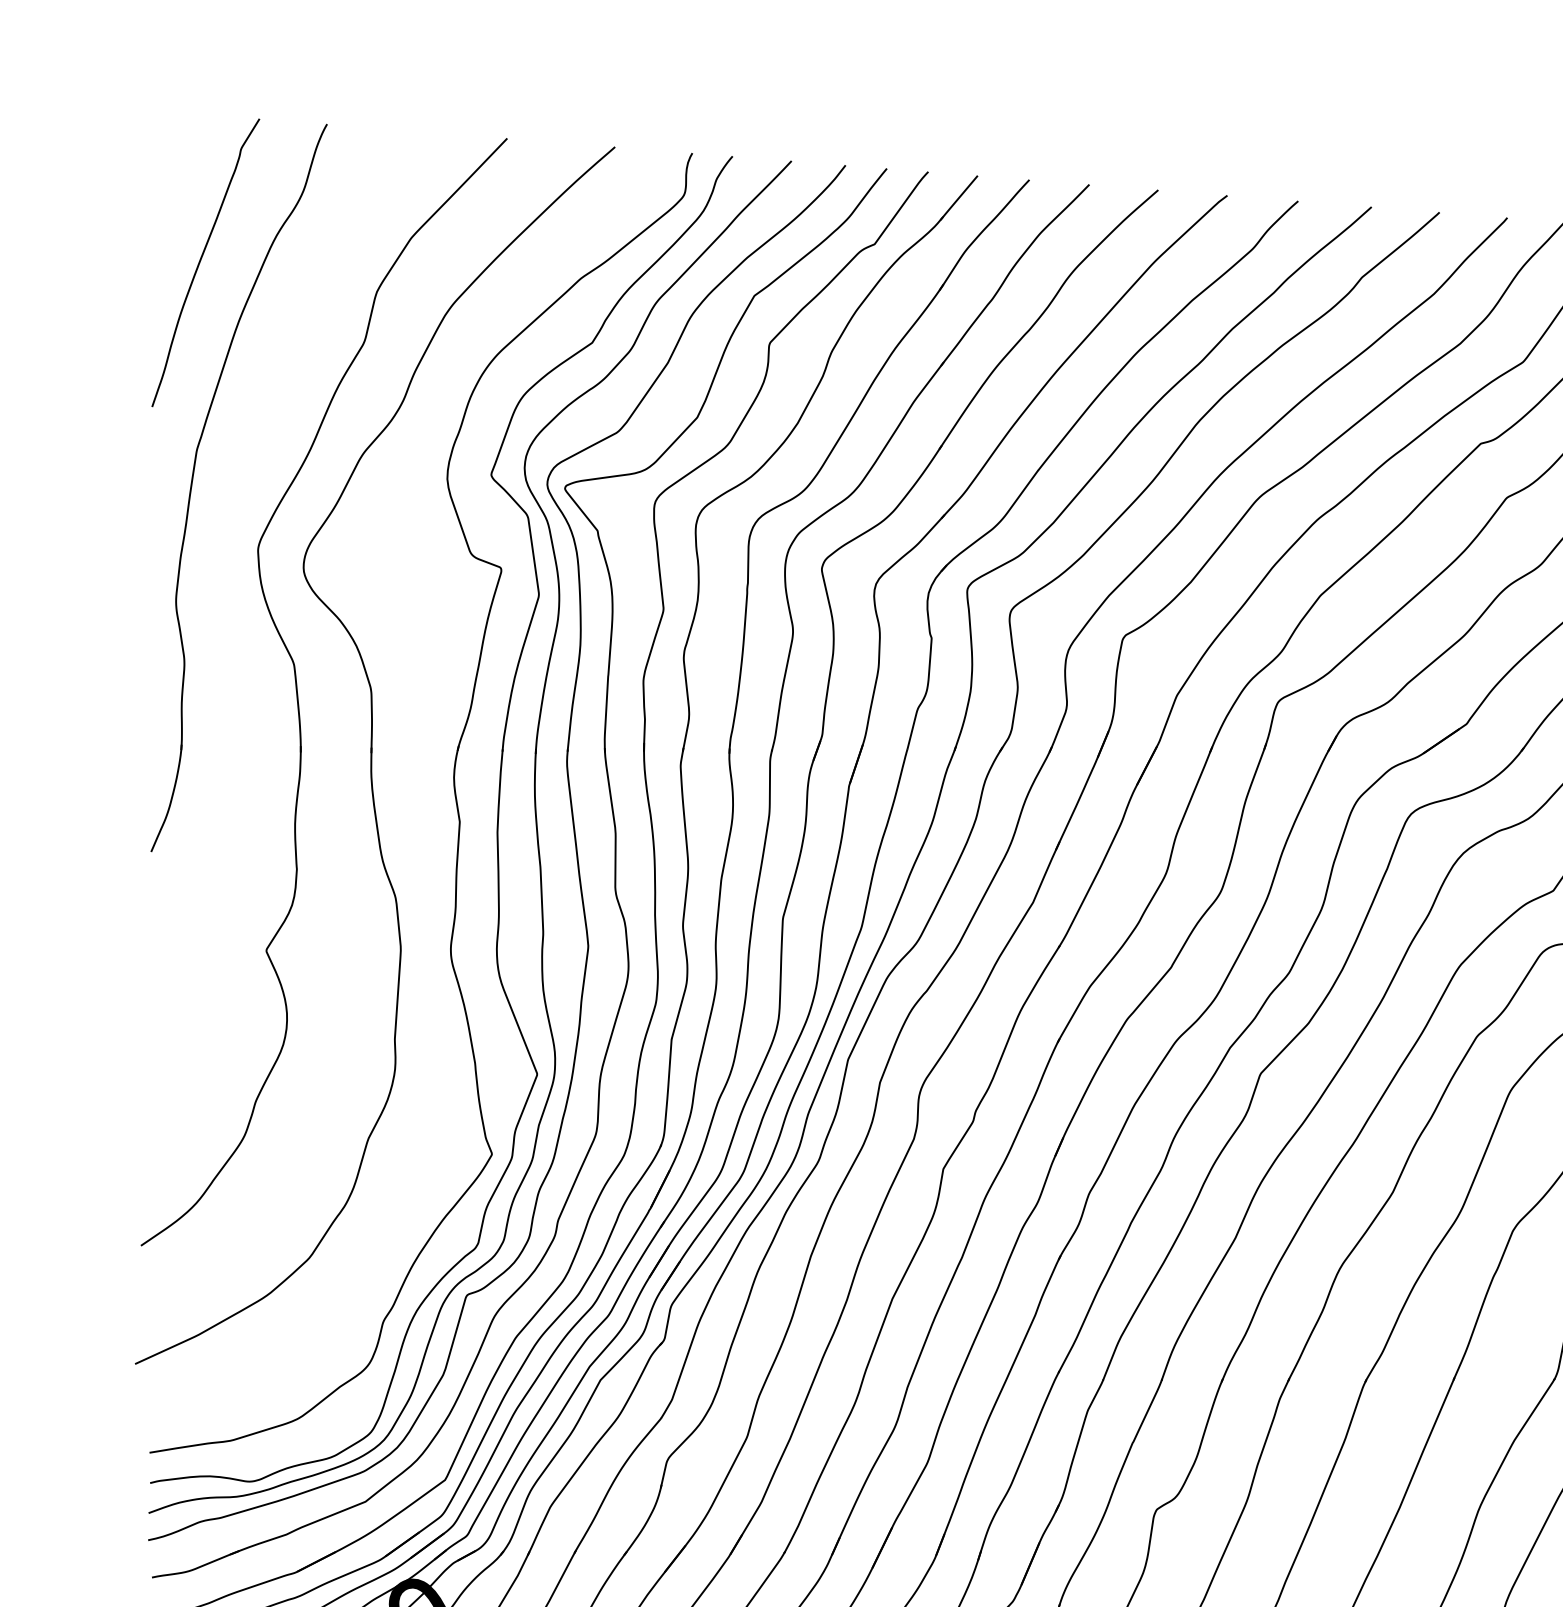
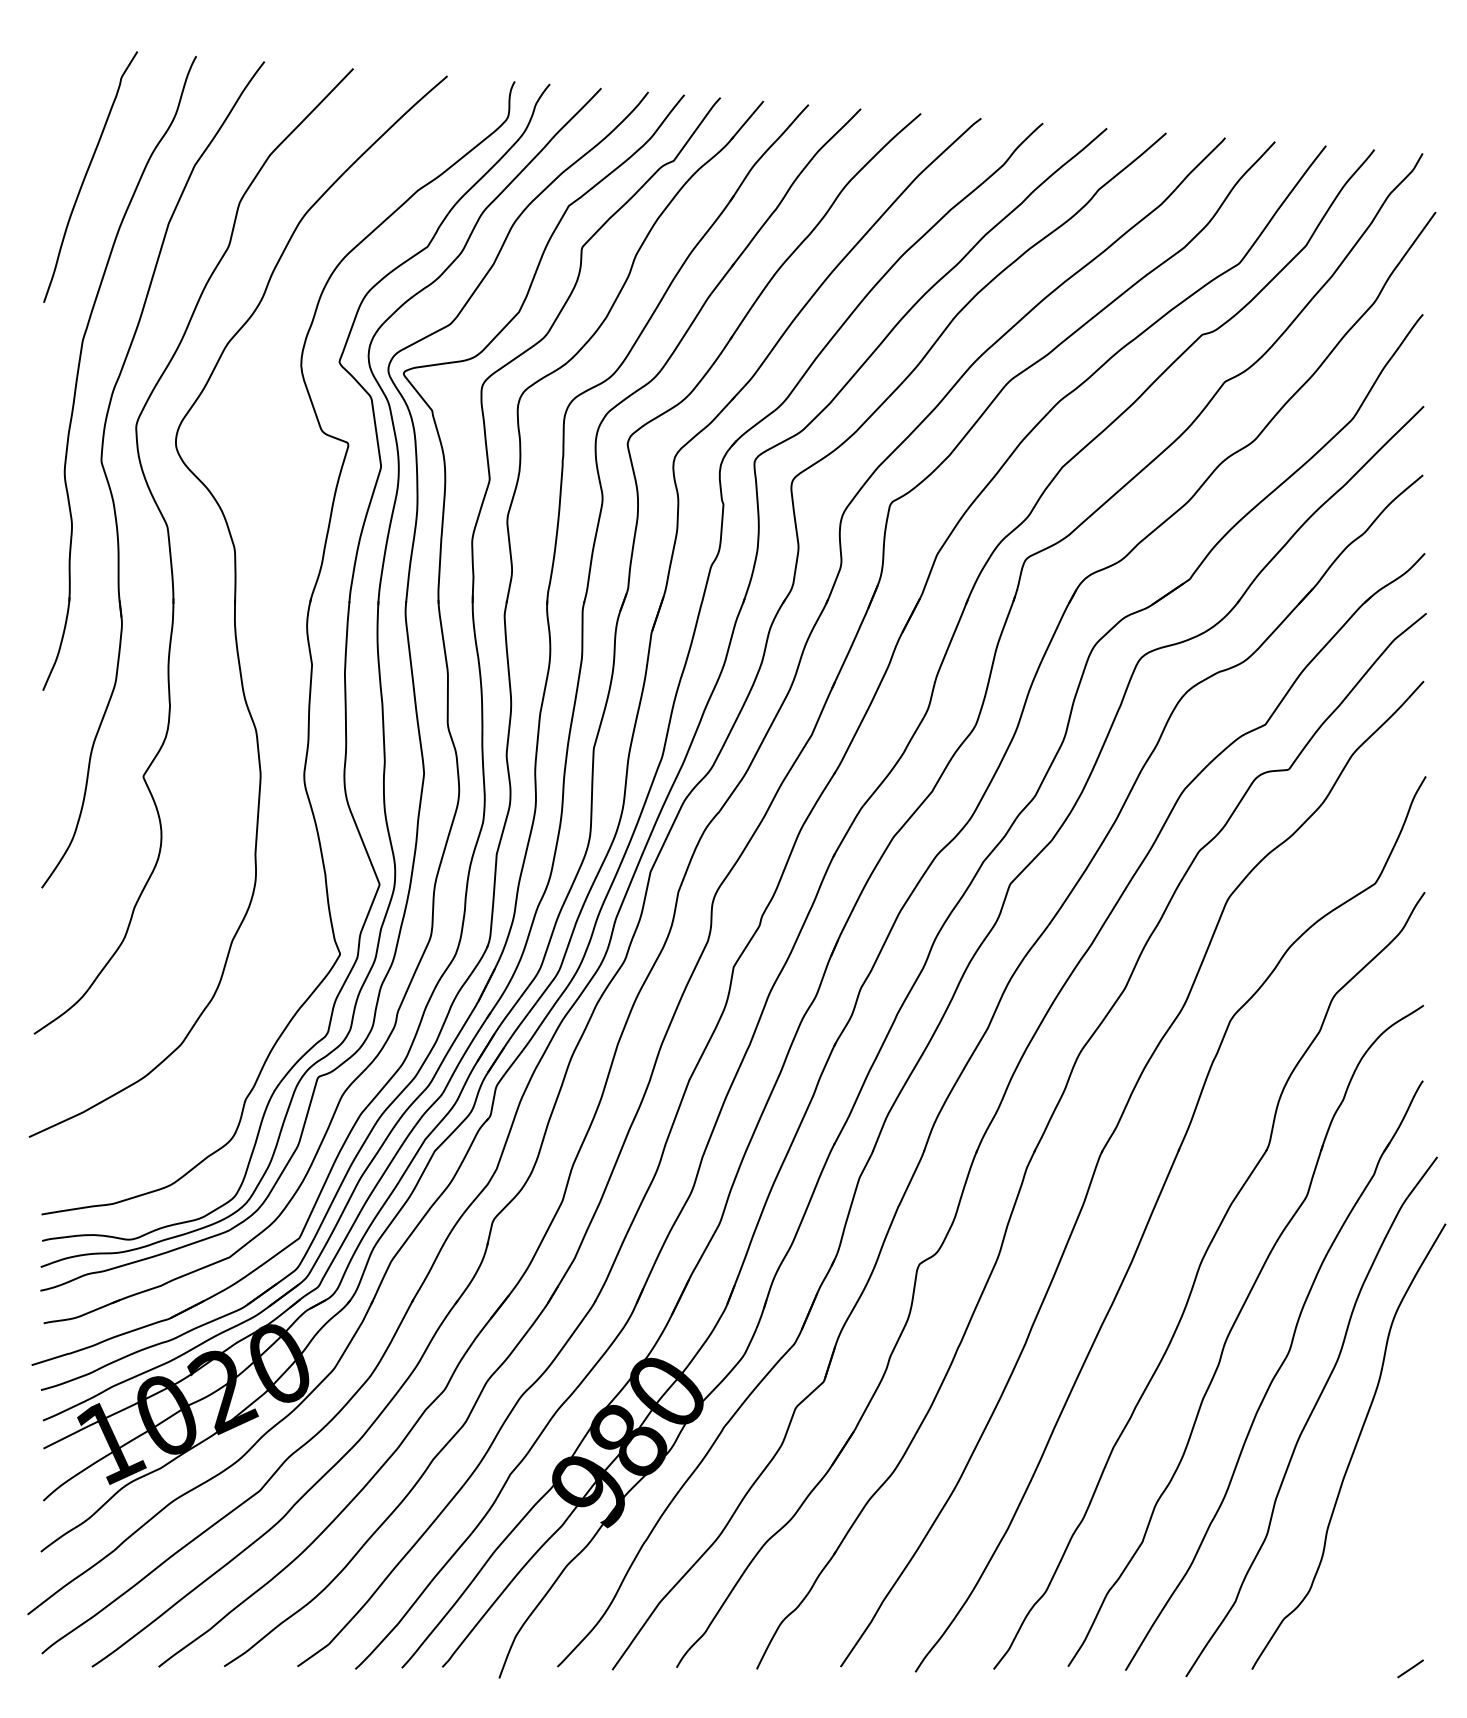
part: (229, 621) -> (111, 489), added

